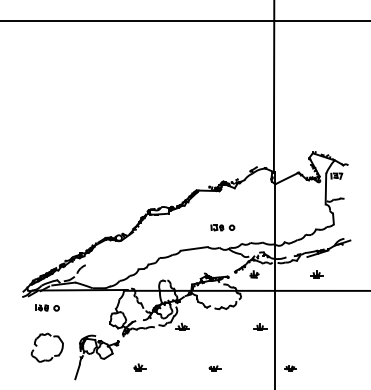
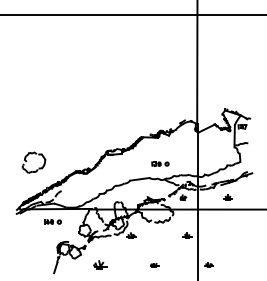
part: (47, 307) -> (52, 221), moved
part: (37, 345) -> (26, 161), moved
part: (139, 367) -> (100, 264), size x1.6

